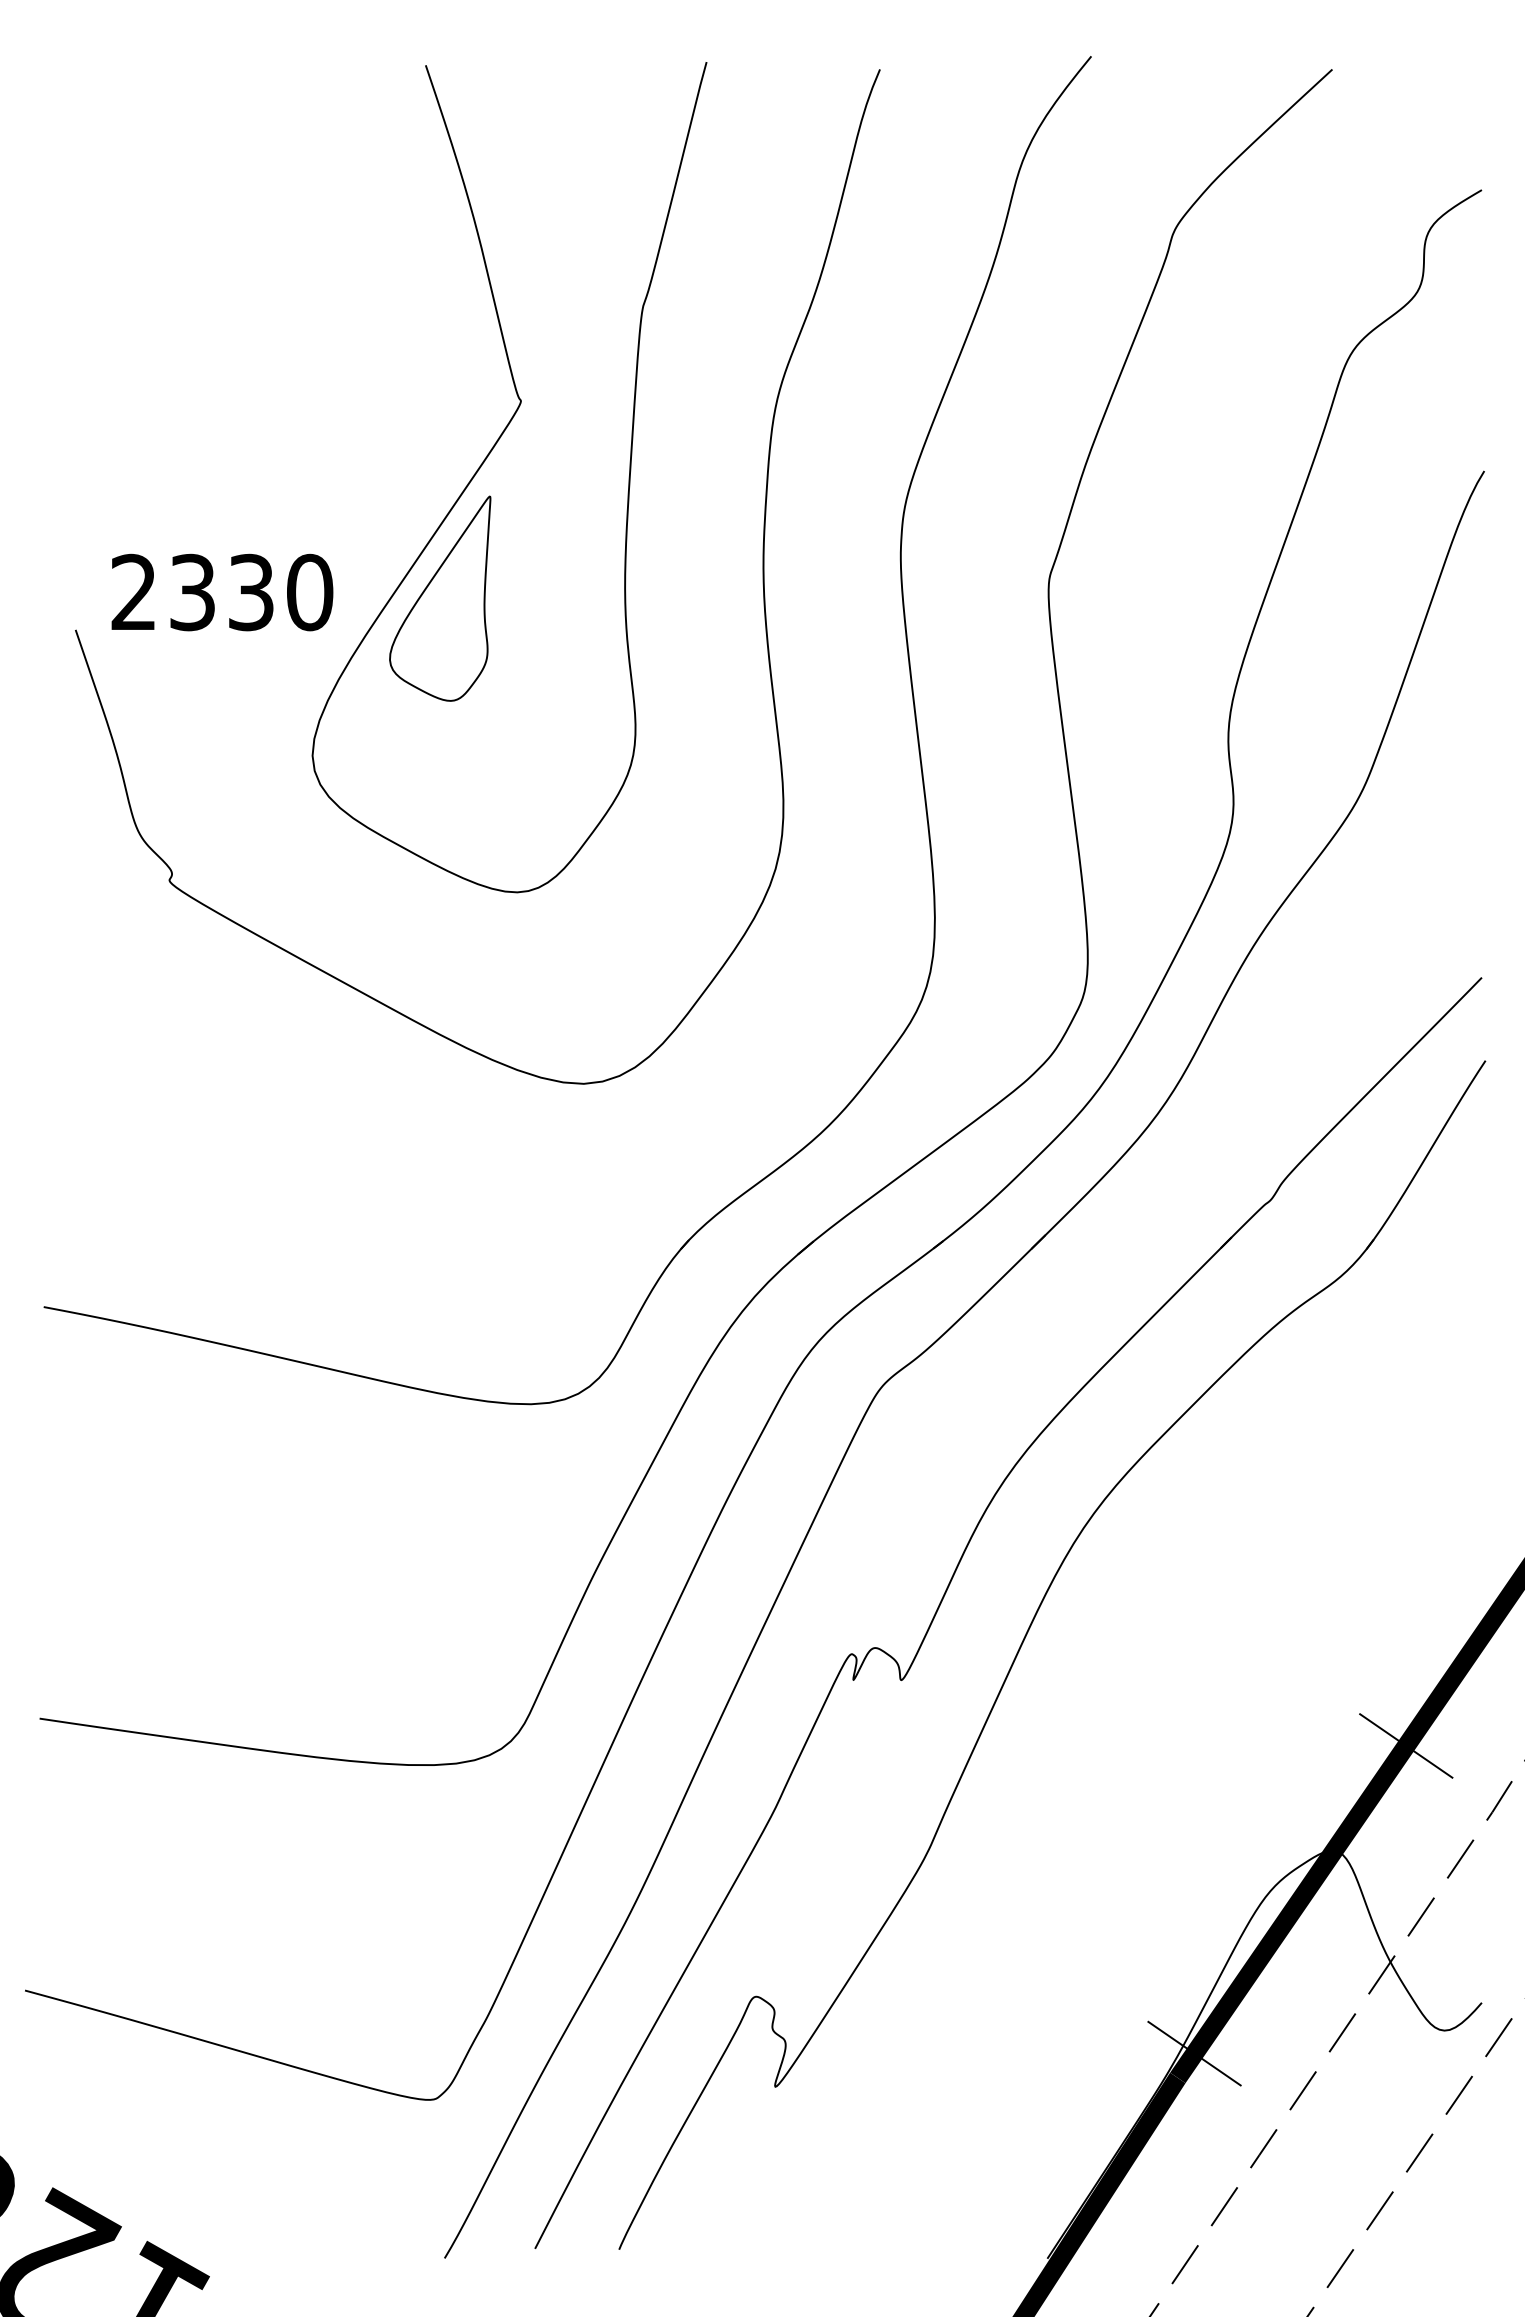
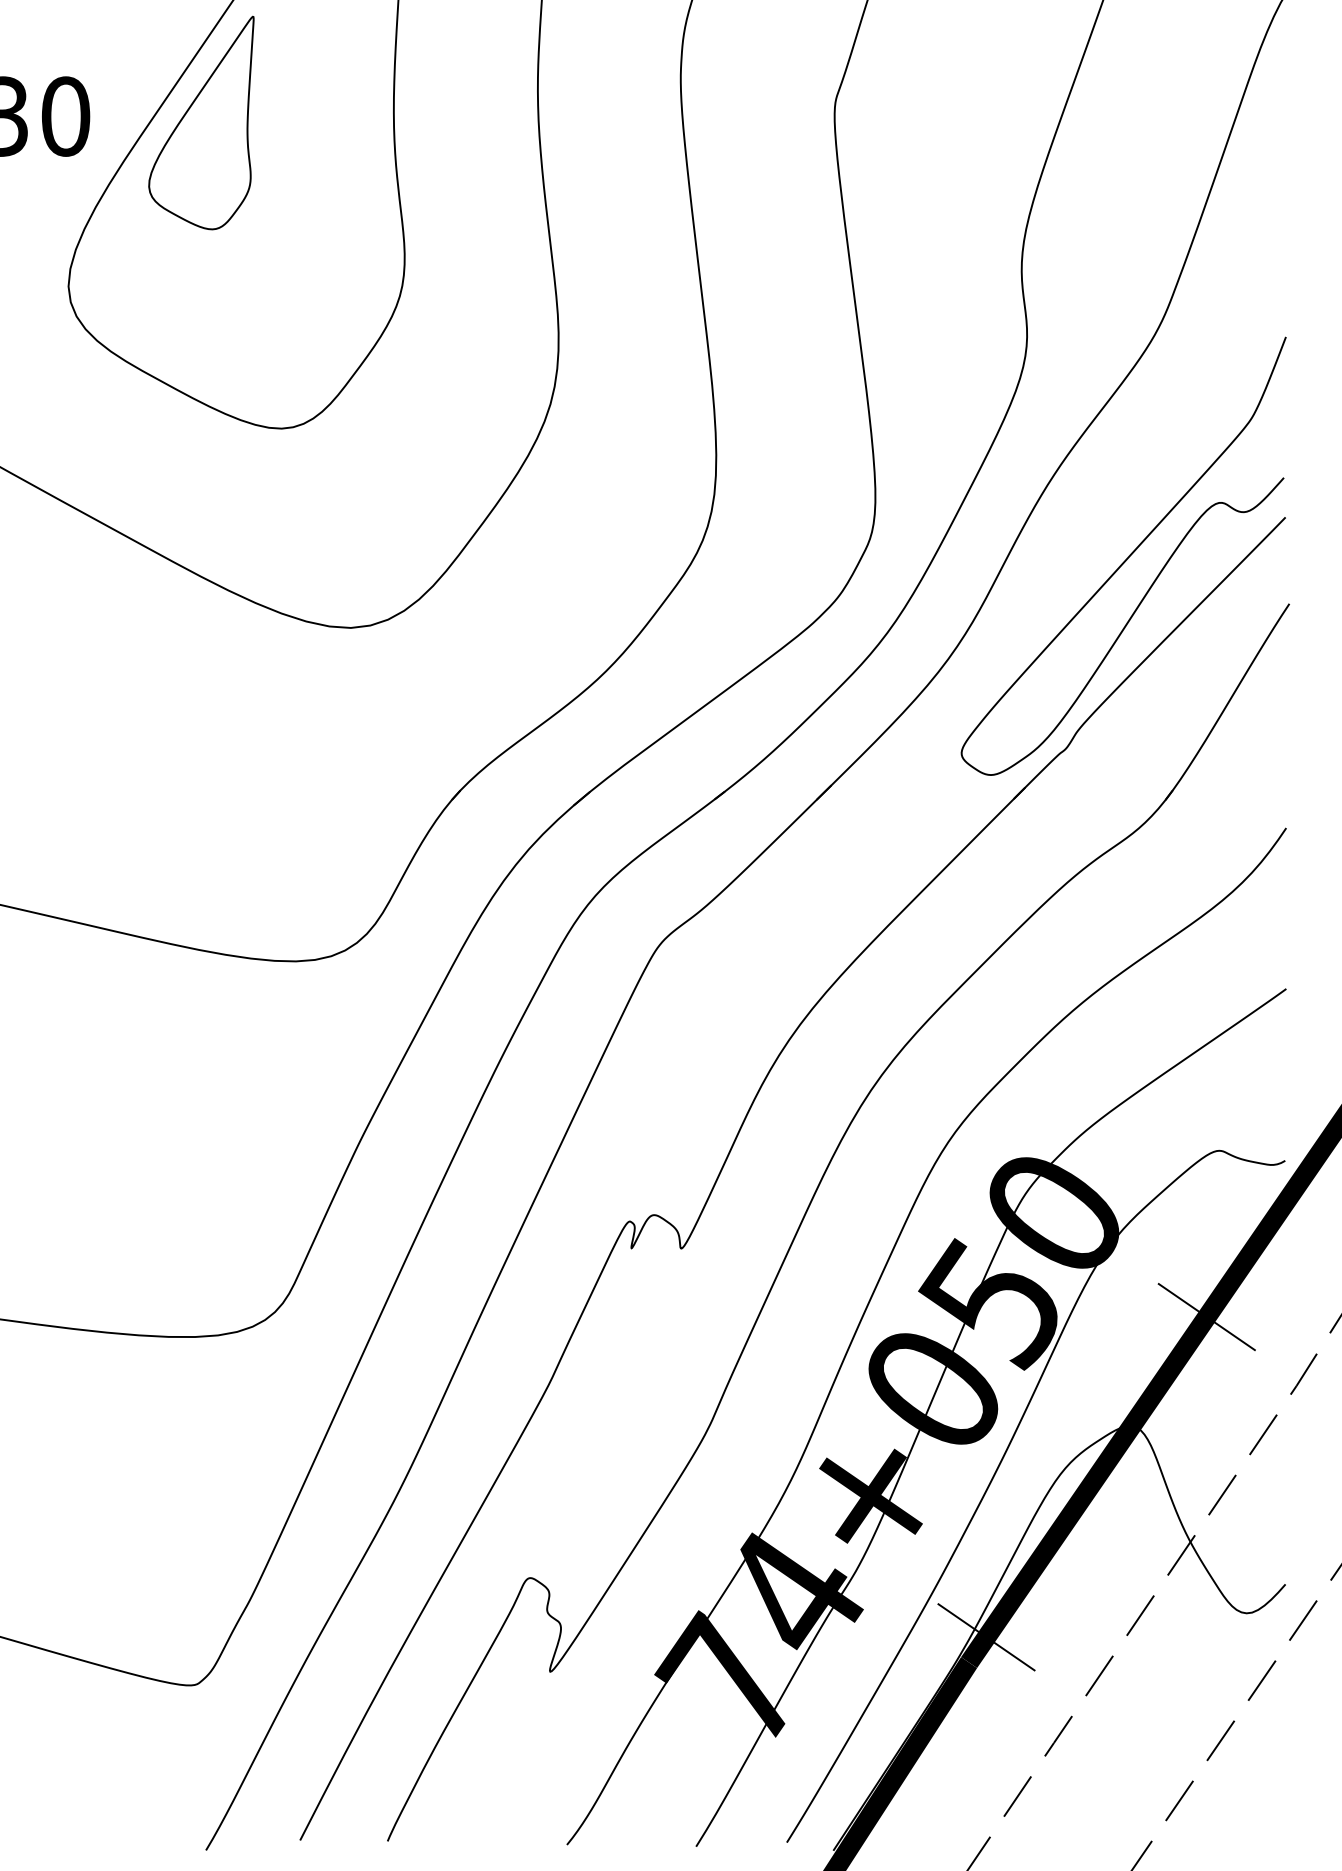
curve: (1328, 1017) -> (1125, 558), added
part: (1137, 1765) -> (927, 1337), added

